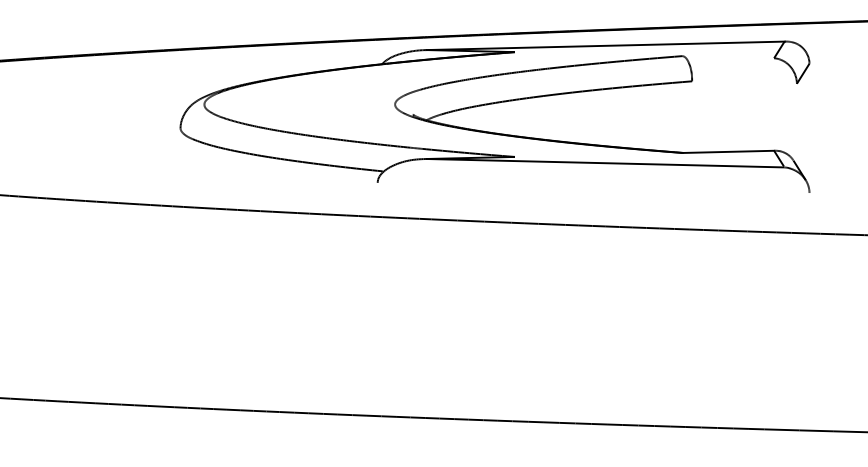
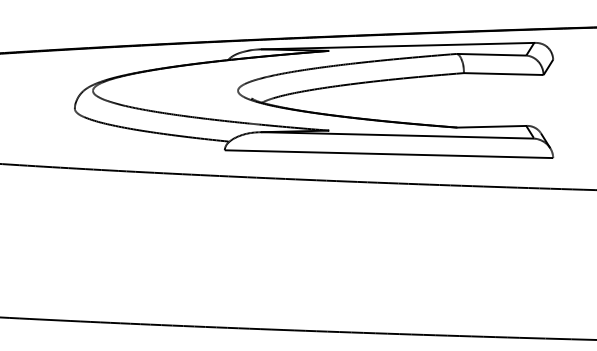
line: (728, 57) -> (491, 54), added
line: (744, 82) -> (503, 74), added
line: (593, 187) -> (388, 153), added

